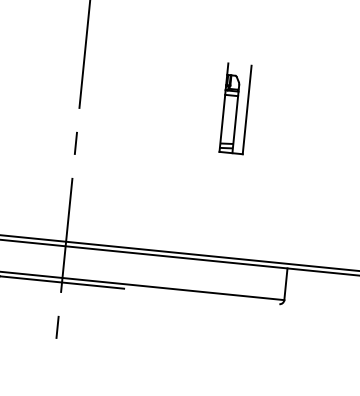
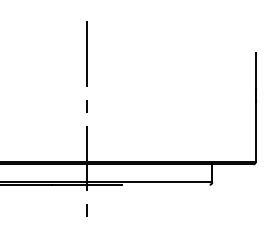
part: (236, 108) -> (174, 77), removed

